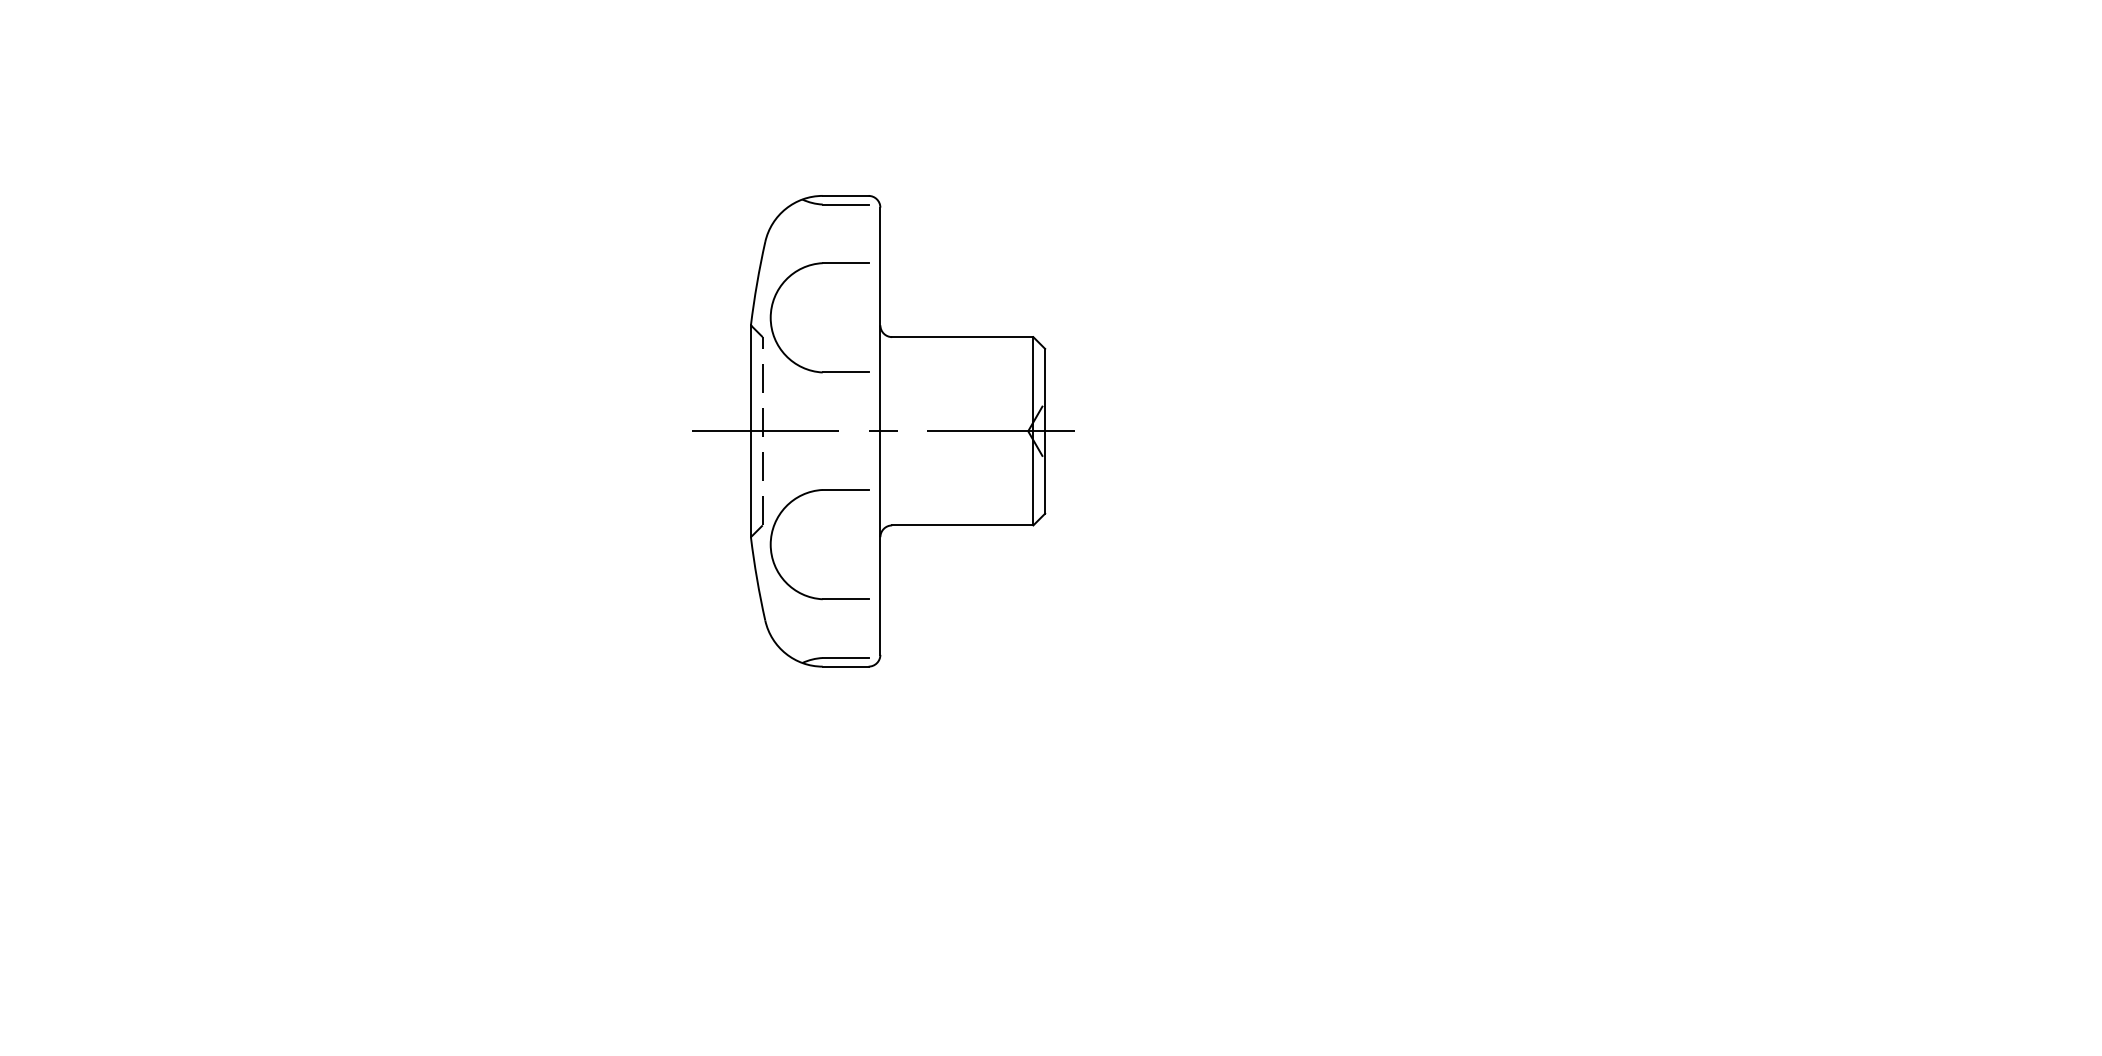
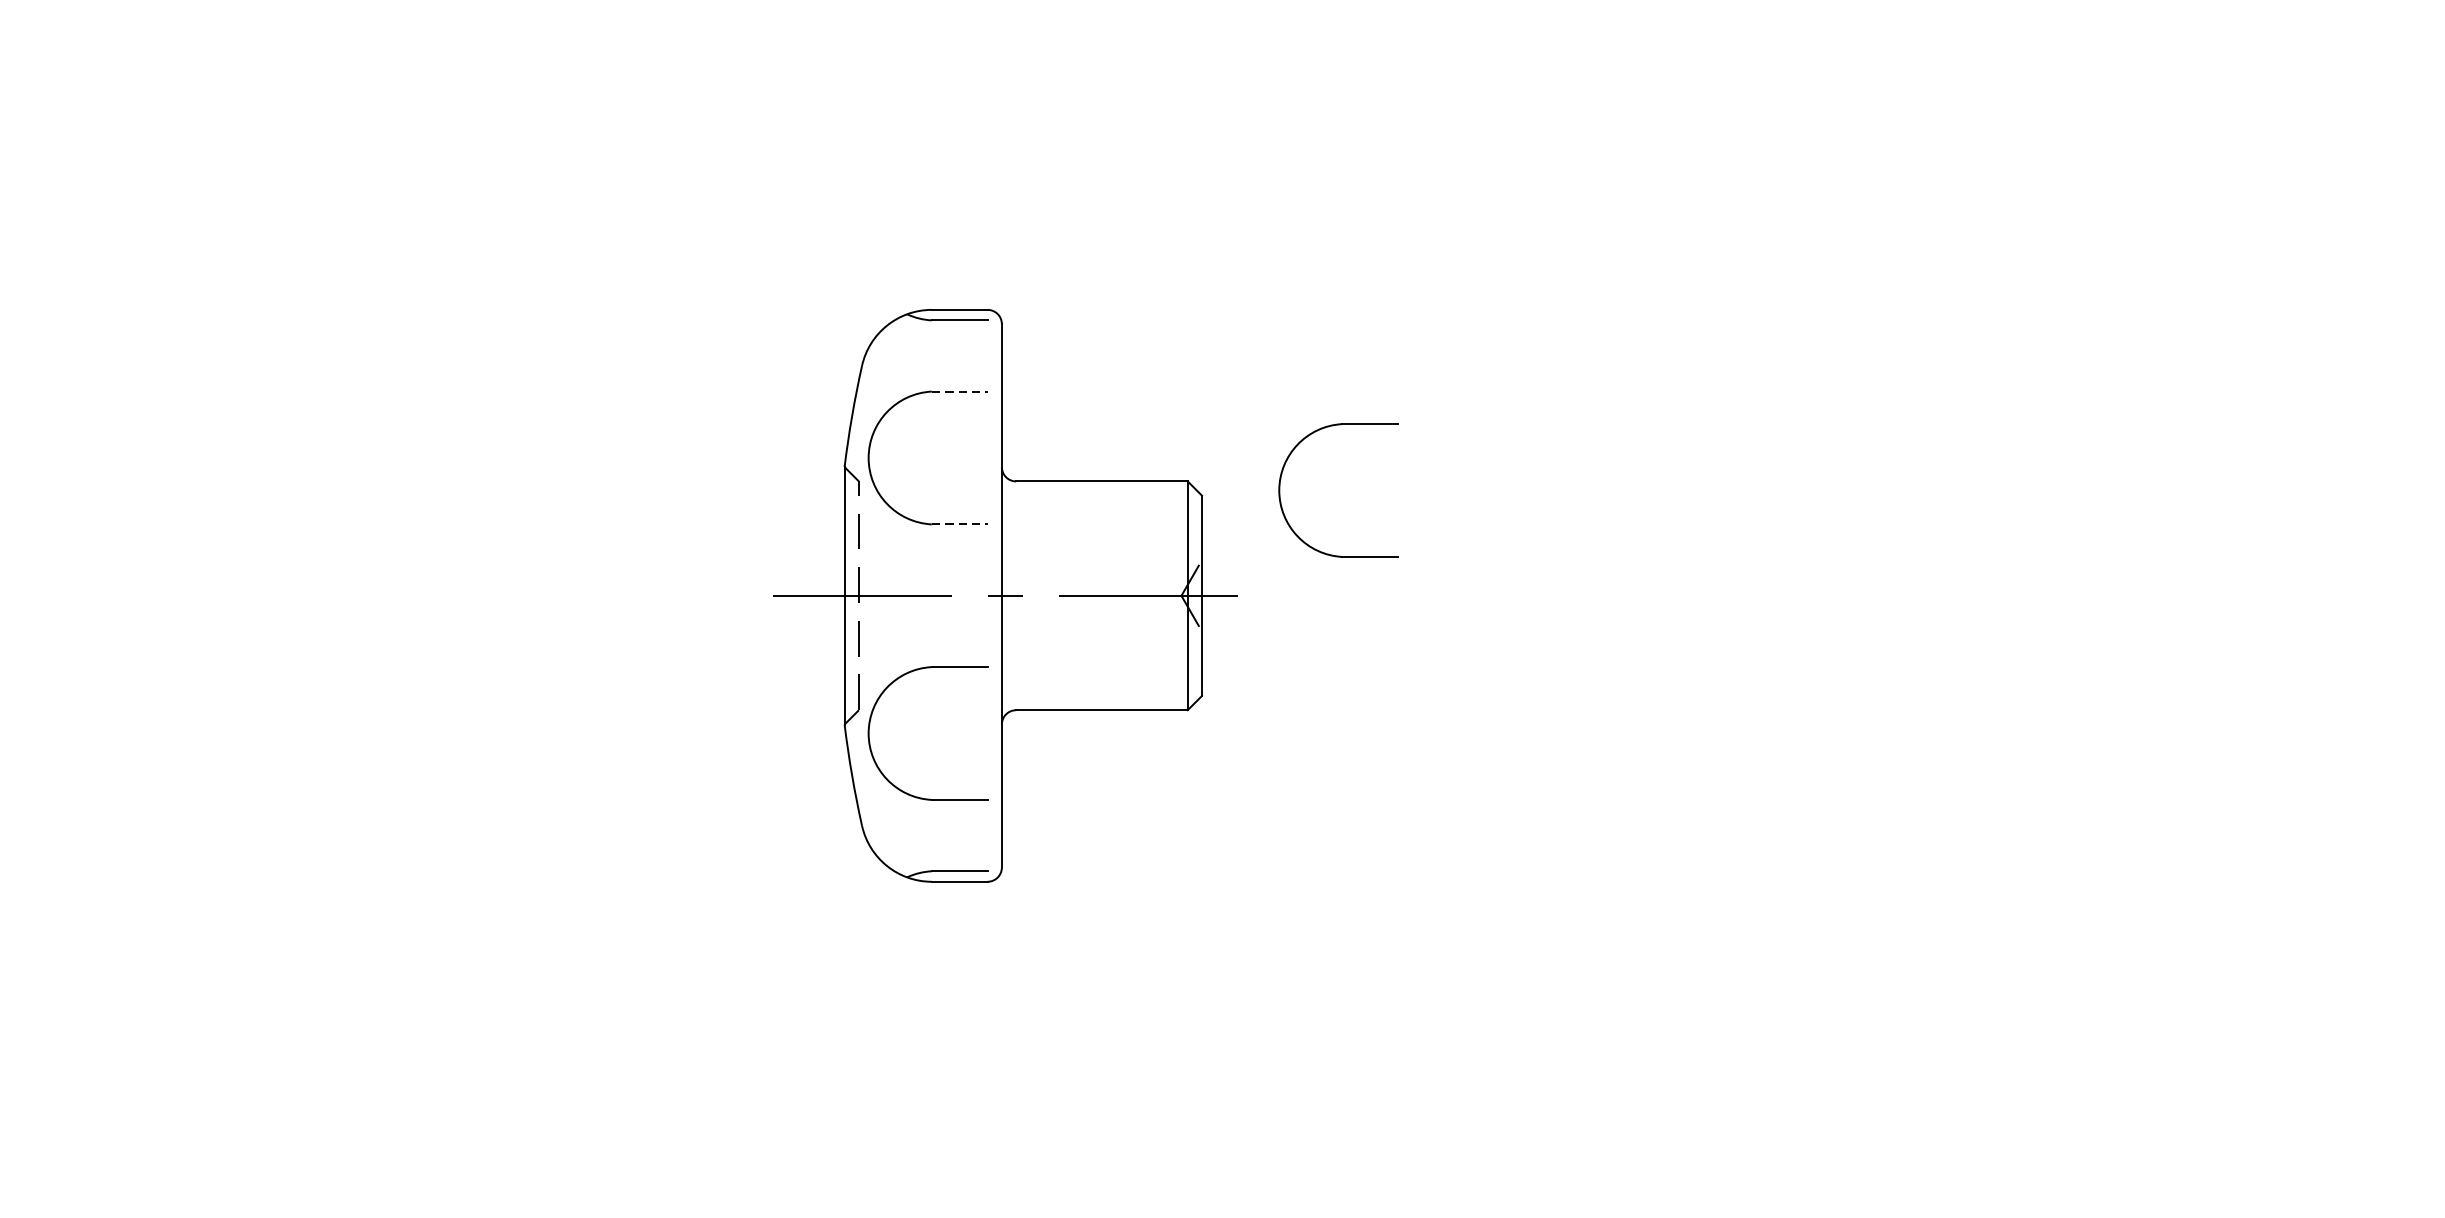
line: (845, 263) -> (959, 391), solid -> dashed
part: (1110, 337) -> (1281, 481), added
line: (845, 372) -> (959, 524), solid -> dashed

